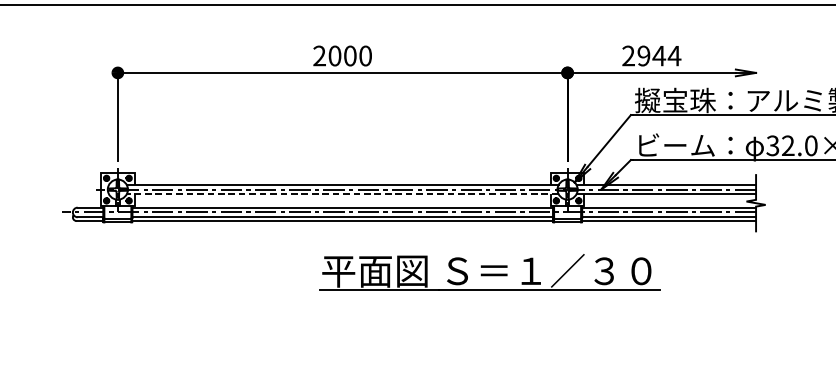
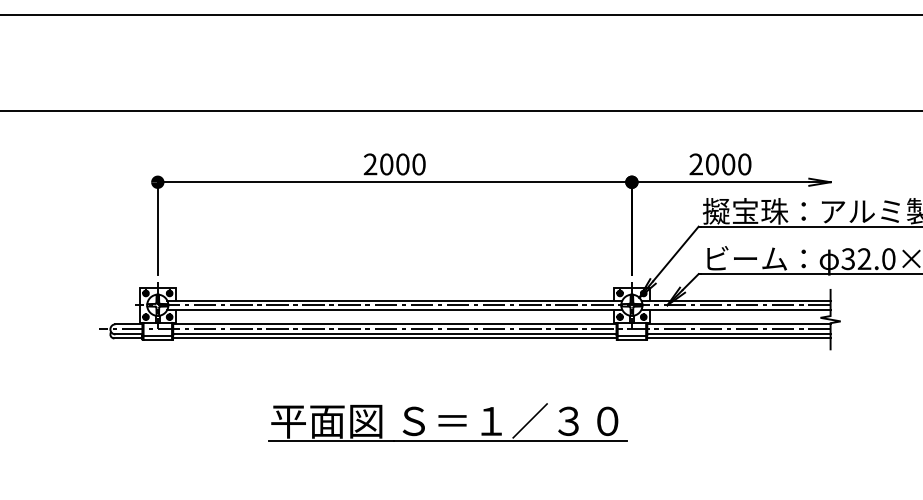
text: (659, 56) -> (728, 164), 2944 -> 2000
line: (342, 193) -> (394, 309), dashed -> solid
part: (489, 272) -> (447, 422), moved

